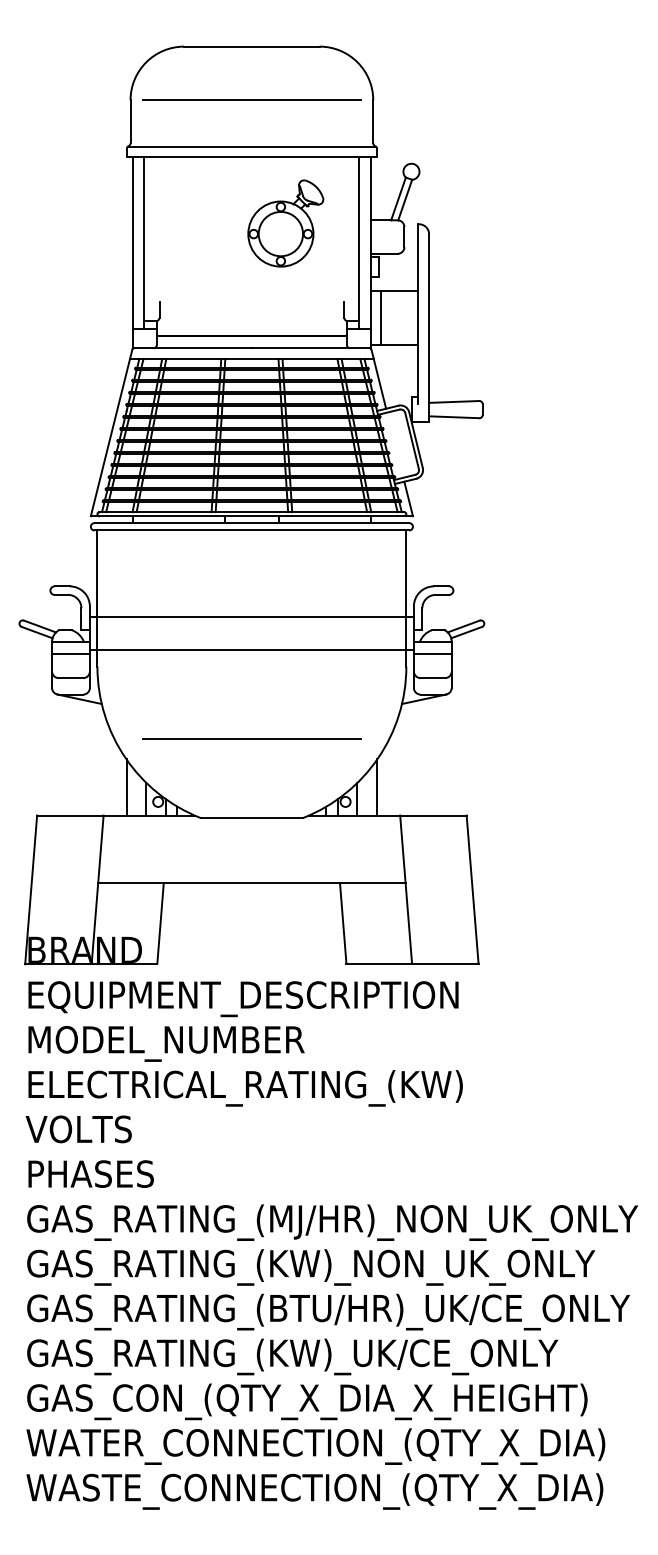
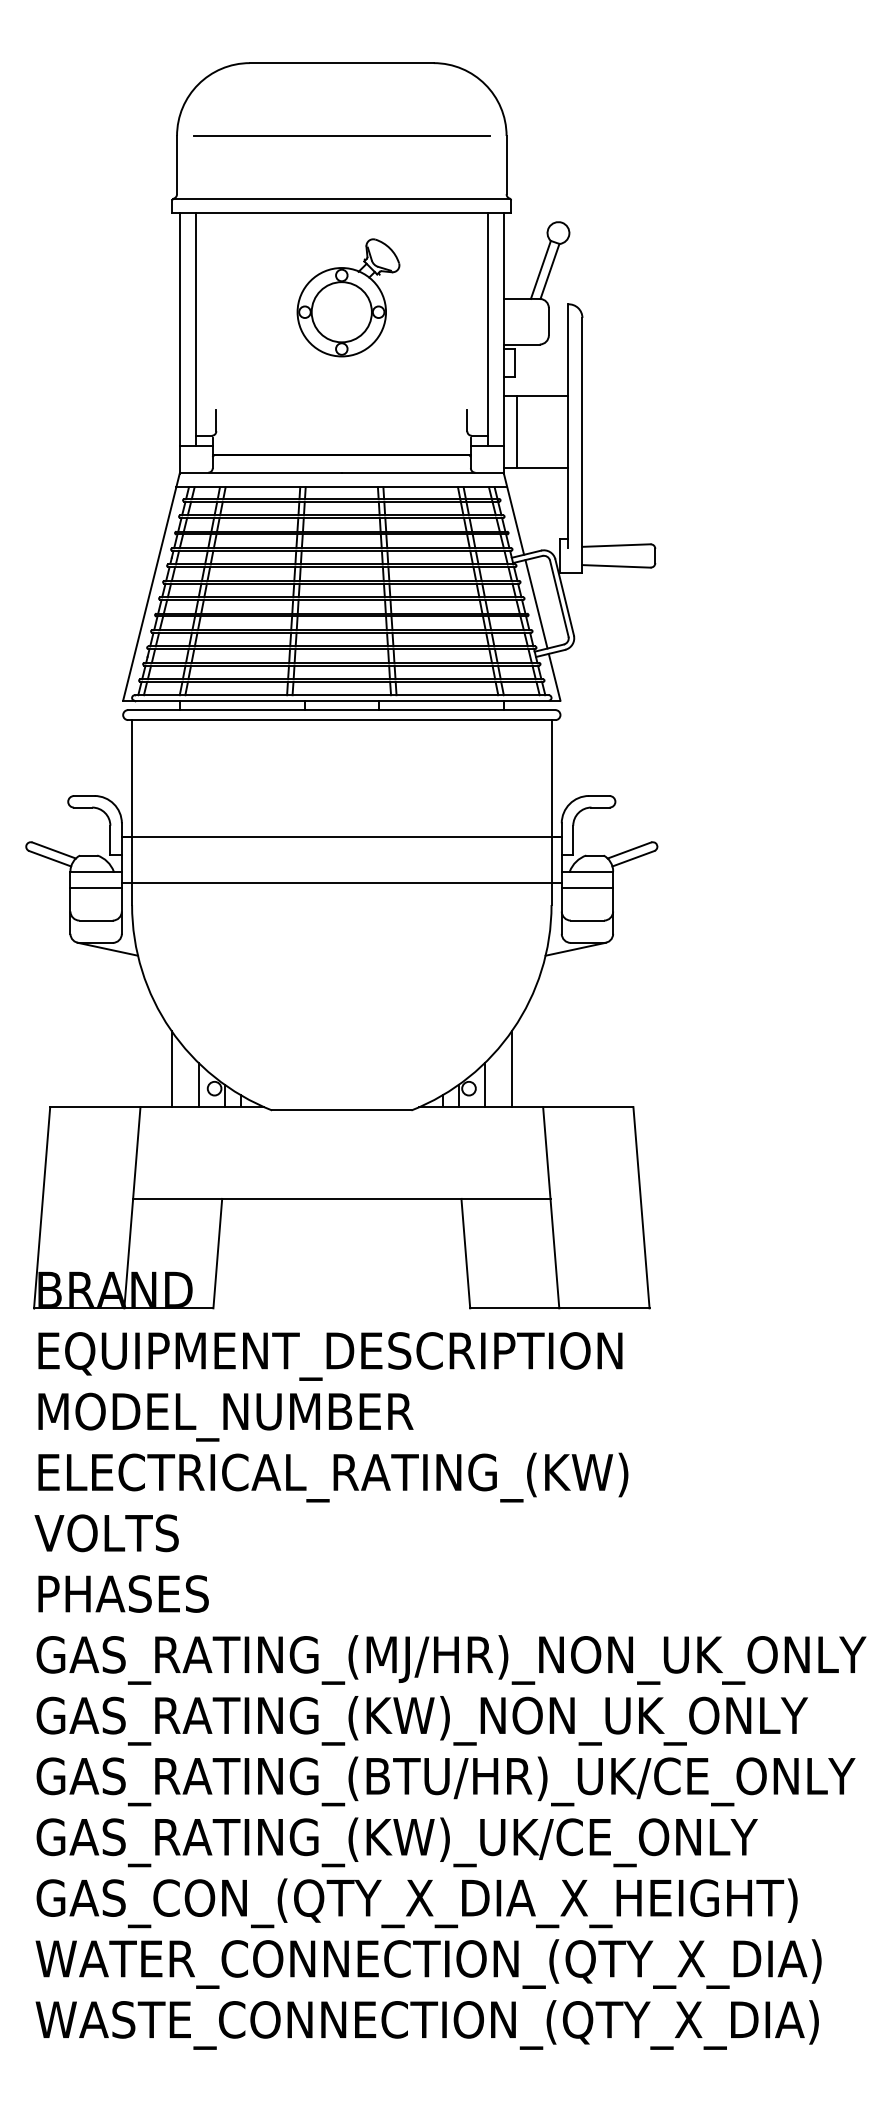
part: (285, 223) -> (348, 297), moved
line: (395, 444) -> (536, 603), added
line: (251, 738) -> (341, 1002), removed

